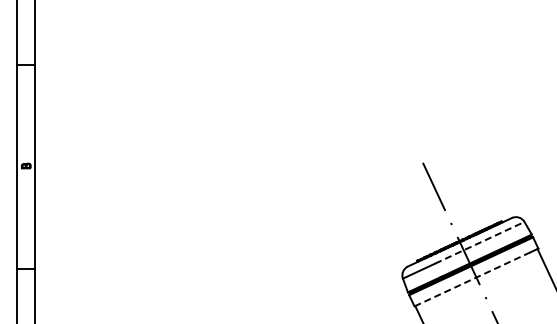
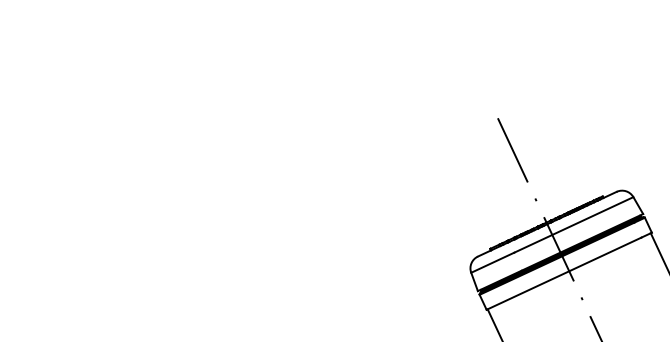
line: (480, 242) -> (574, 224), dashed -> solid
line: (472, 279) -> (564, 273), dashed -> solid

